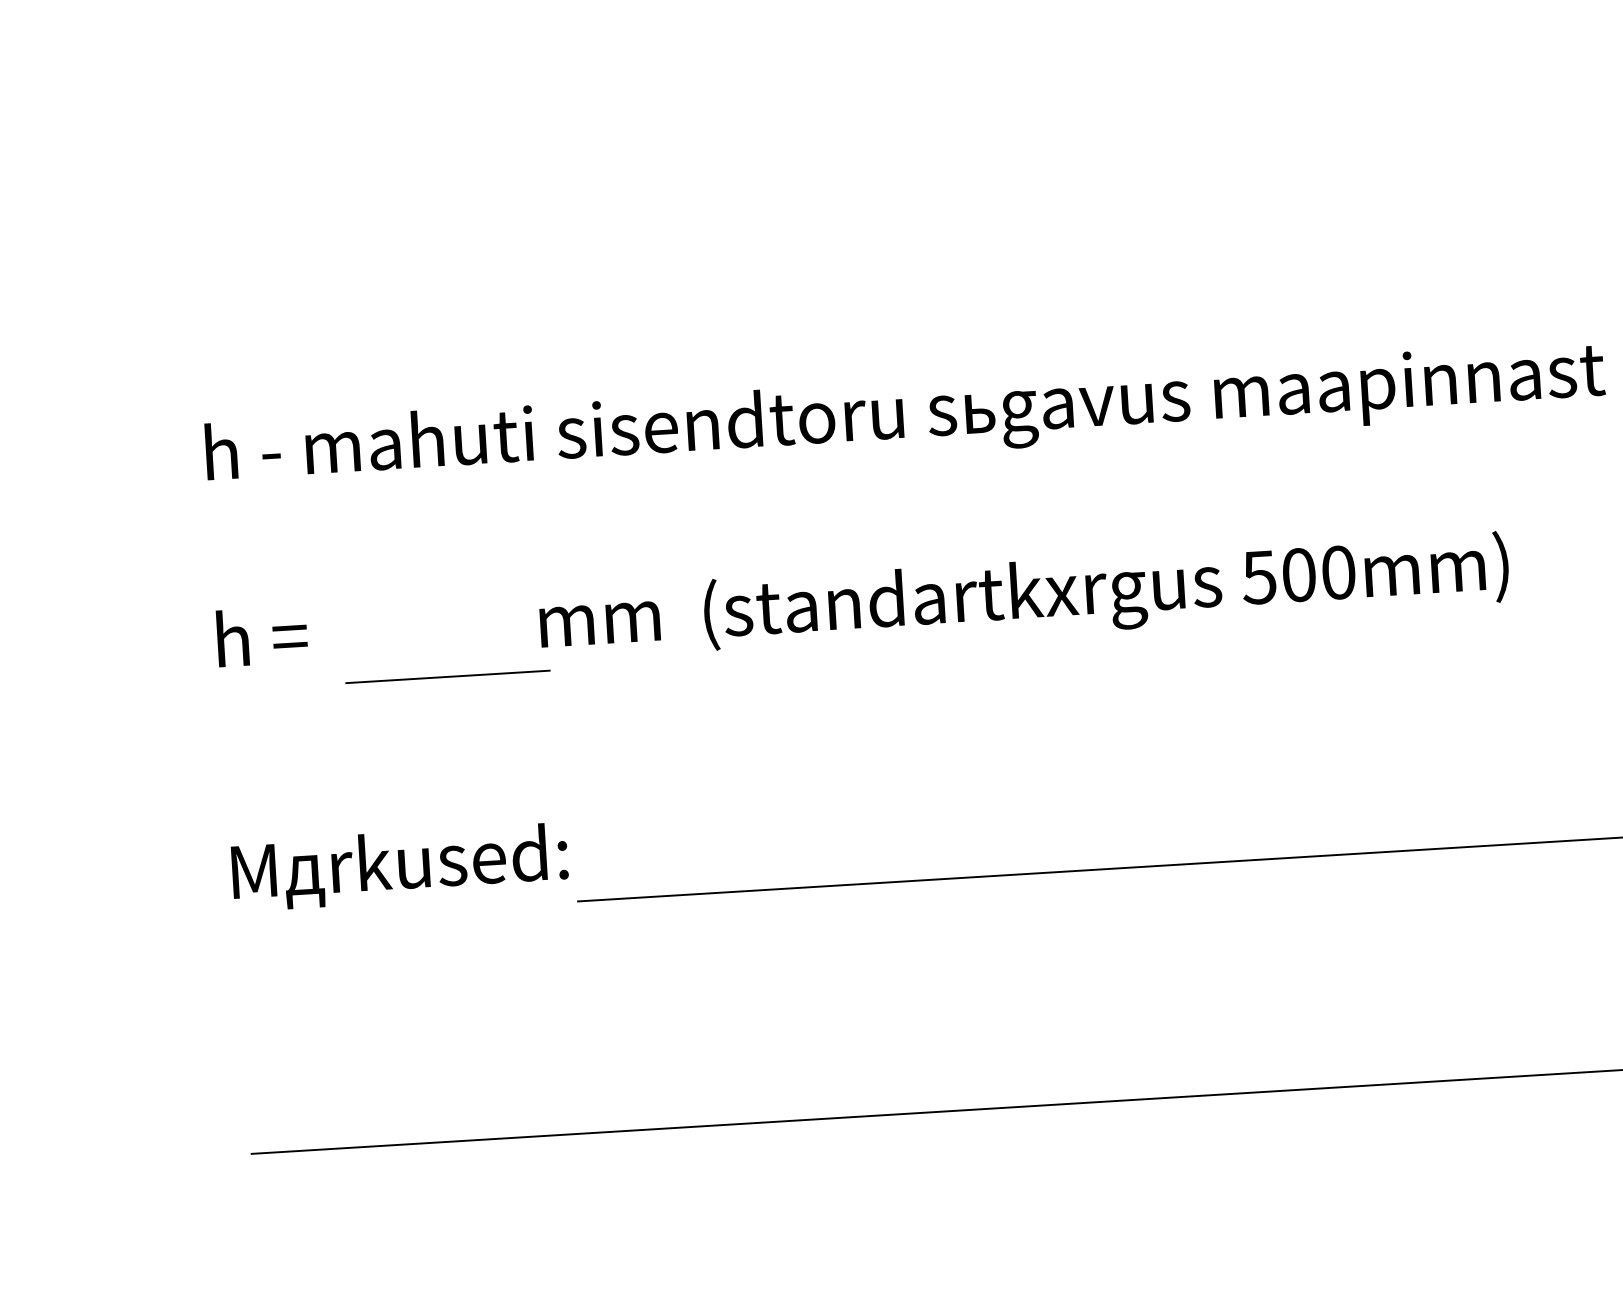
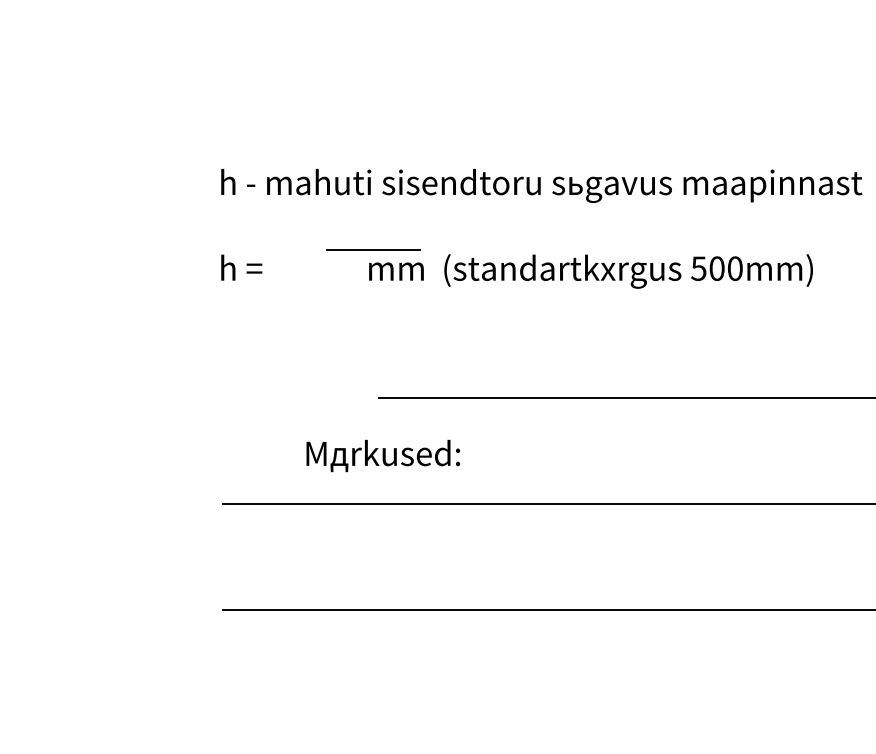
line: (447, 674) -> (373, 249), moved
text: (400, 866) -> (383, 455), moved

